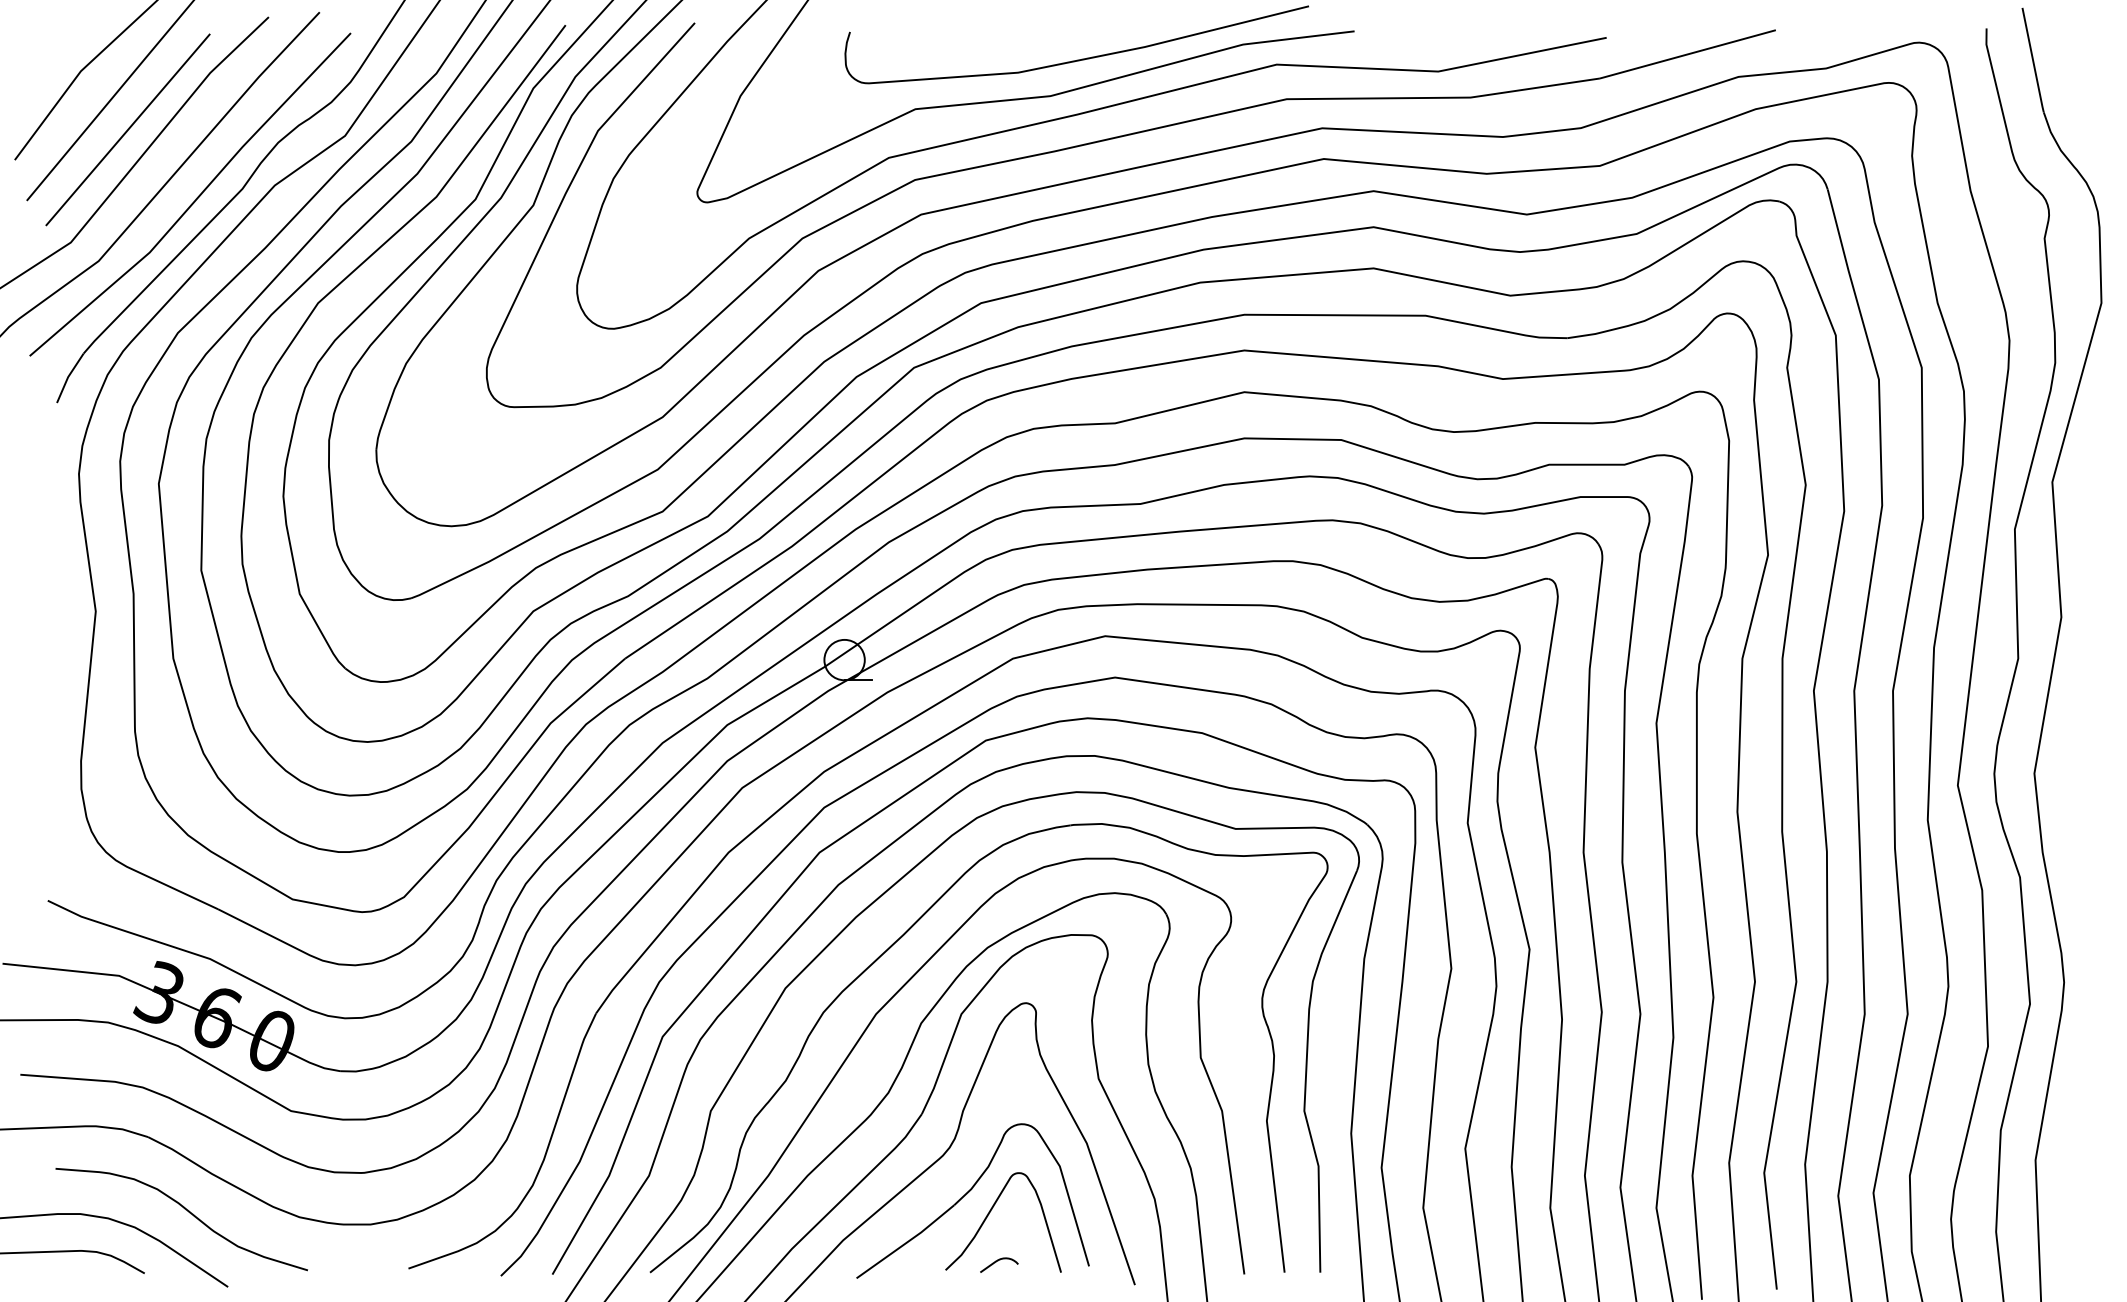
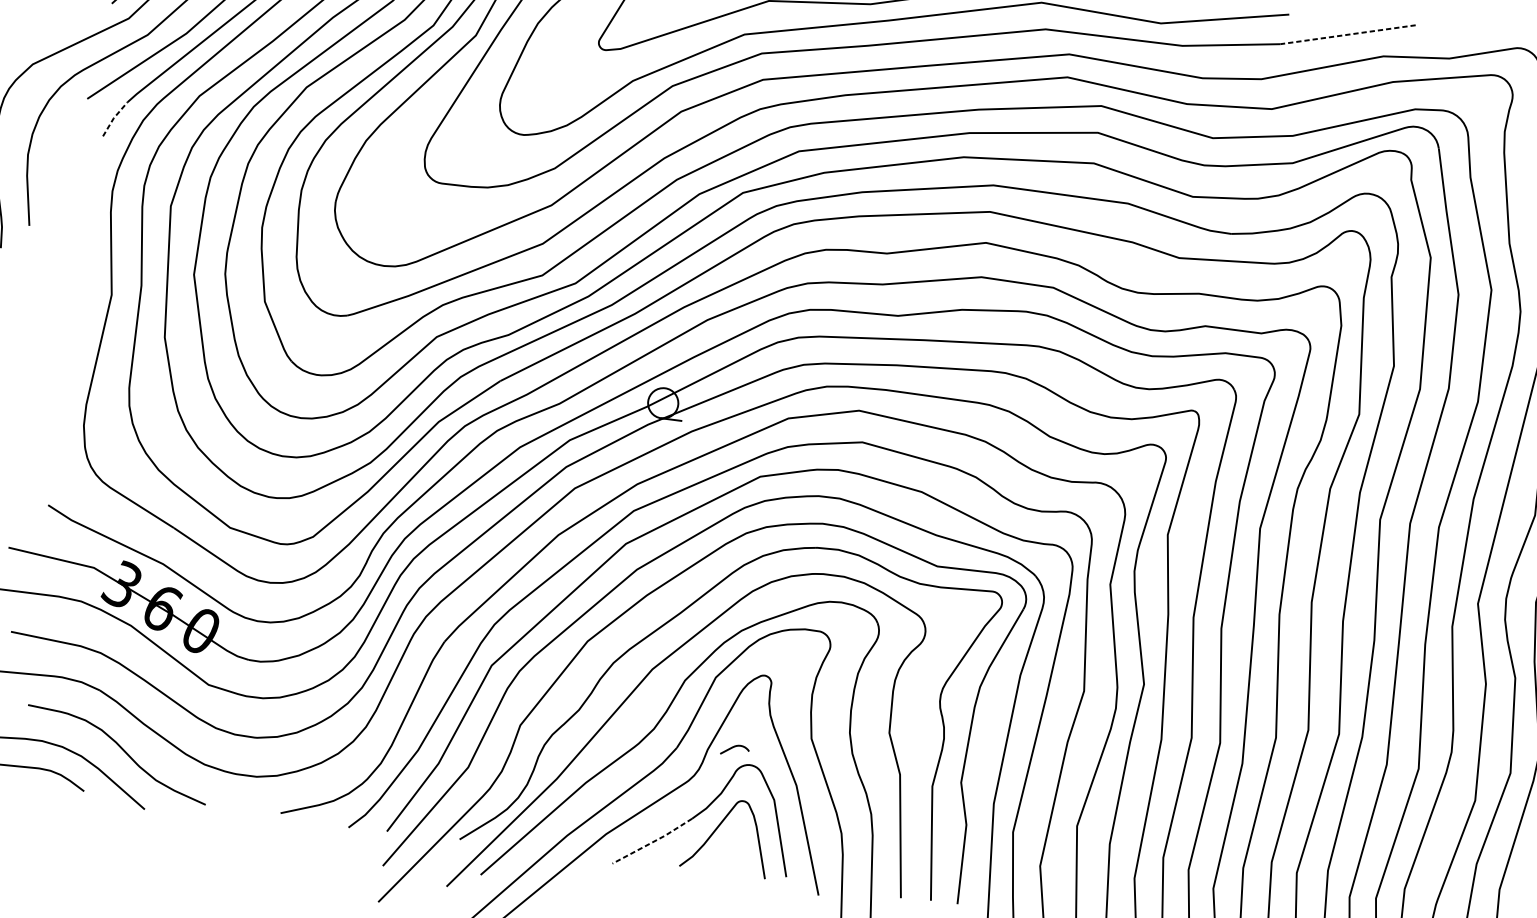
line: (1687, 54) -> (1347, 34), solid -> dashed
line: (68, 377) -> (114, 118), solid -> dashed
line: (906, 1242) -> (653, 841), solid -> dashed
curve: (998, 1261) -> (734, 747), moved

